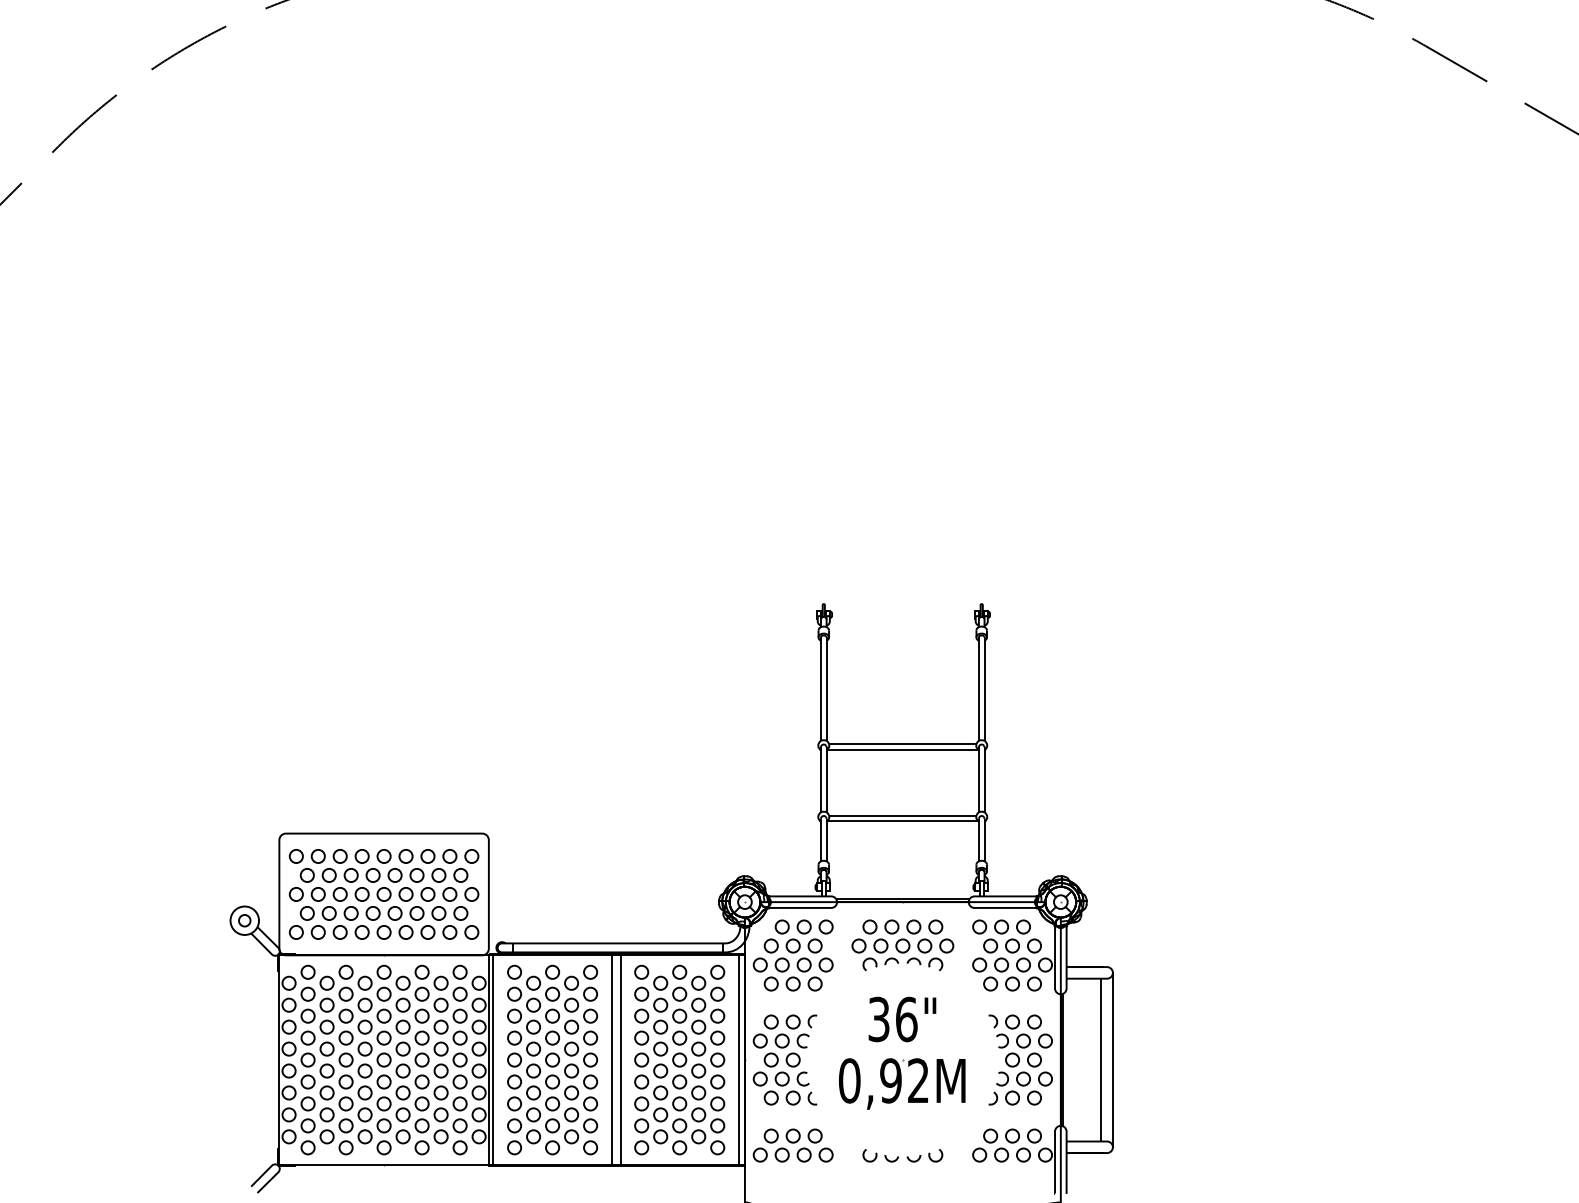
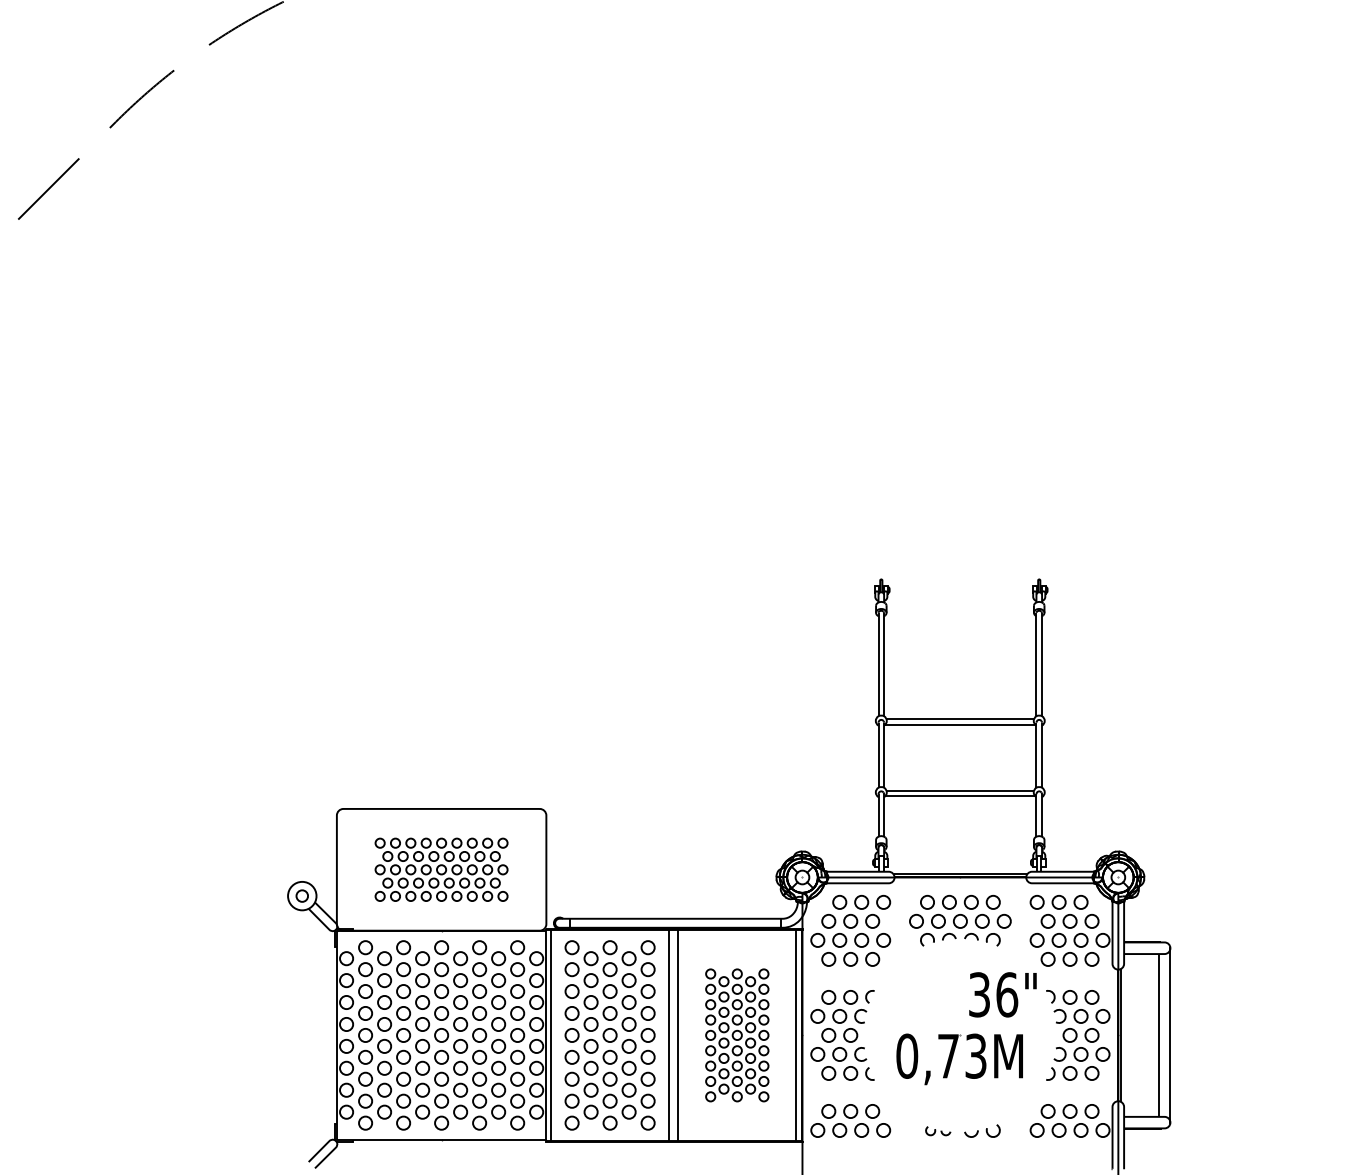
part: (383, 894) -> (441, 869), size x0.7
text: (902, 1019) -> (1003, 994), moved
part: (679, 1059) -> (737, 1034), size x0.7
text: (904, 1080) -> (962, 1055), 0,92M -> 0,73M
part: (880, 1155) -> (938, 1130), size x0.7

